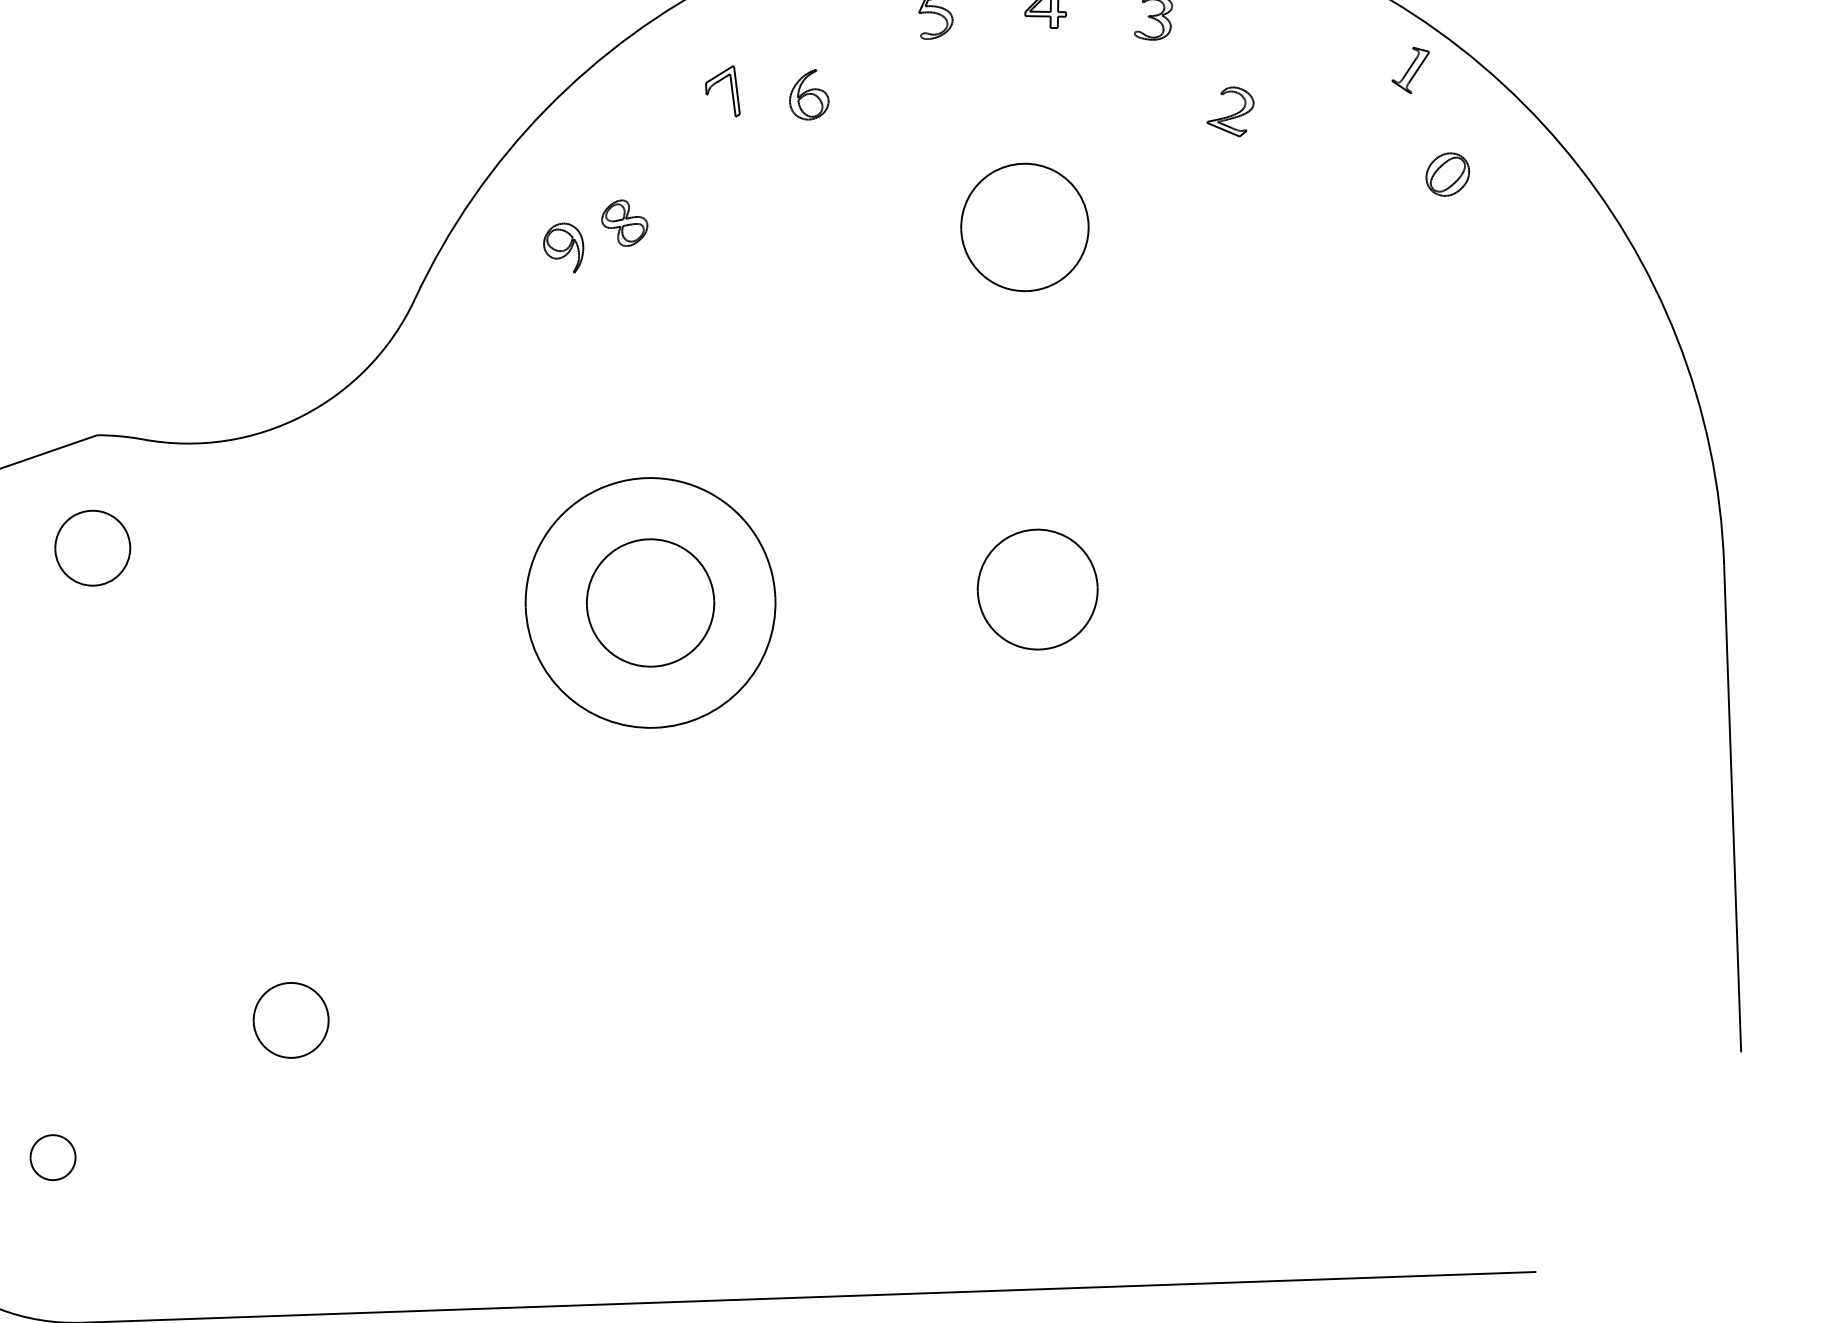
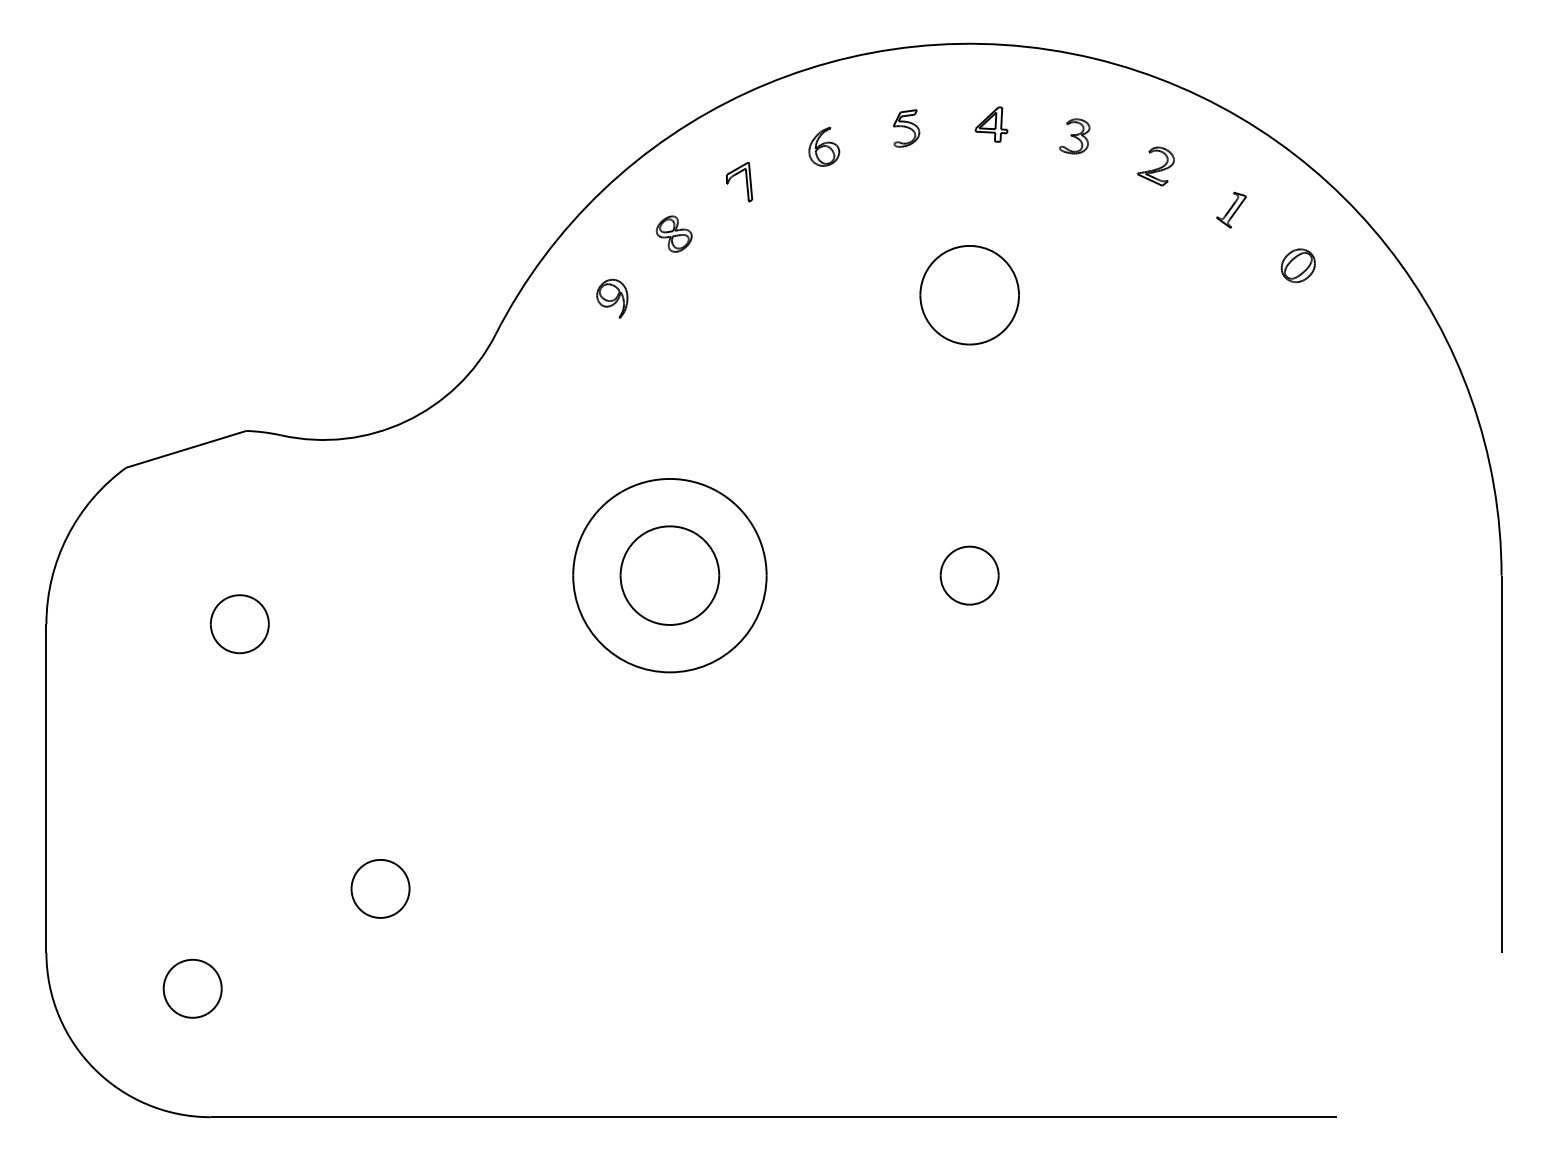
part: (1410, 69) -> (1231, 209), moved
part: (809, 94) -> (824, 146), moved
part: (1230, 112) -> (1155, 166), moved
part: (623, 222) -> (673, 233), moved
part: (92, 548) -> (239, 624), moved
part: (1037, 589) -> (969, 575), size x0.62
part: (52, 1157) -> (192, 988), size x1.67

